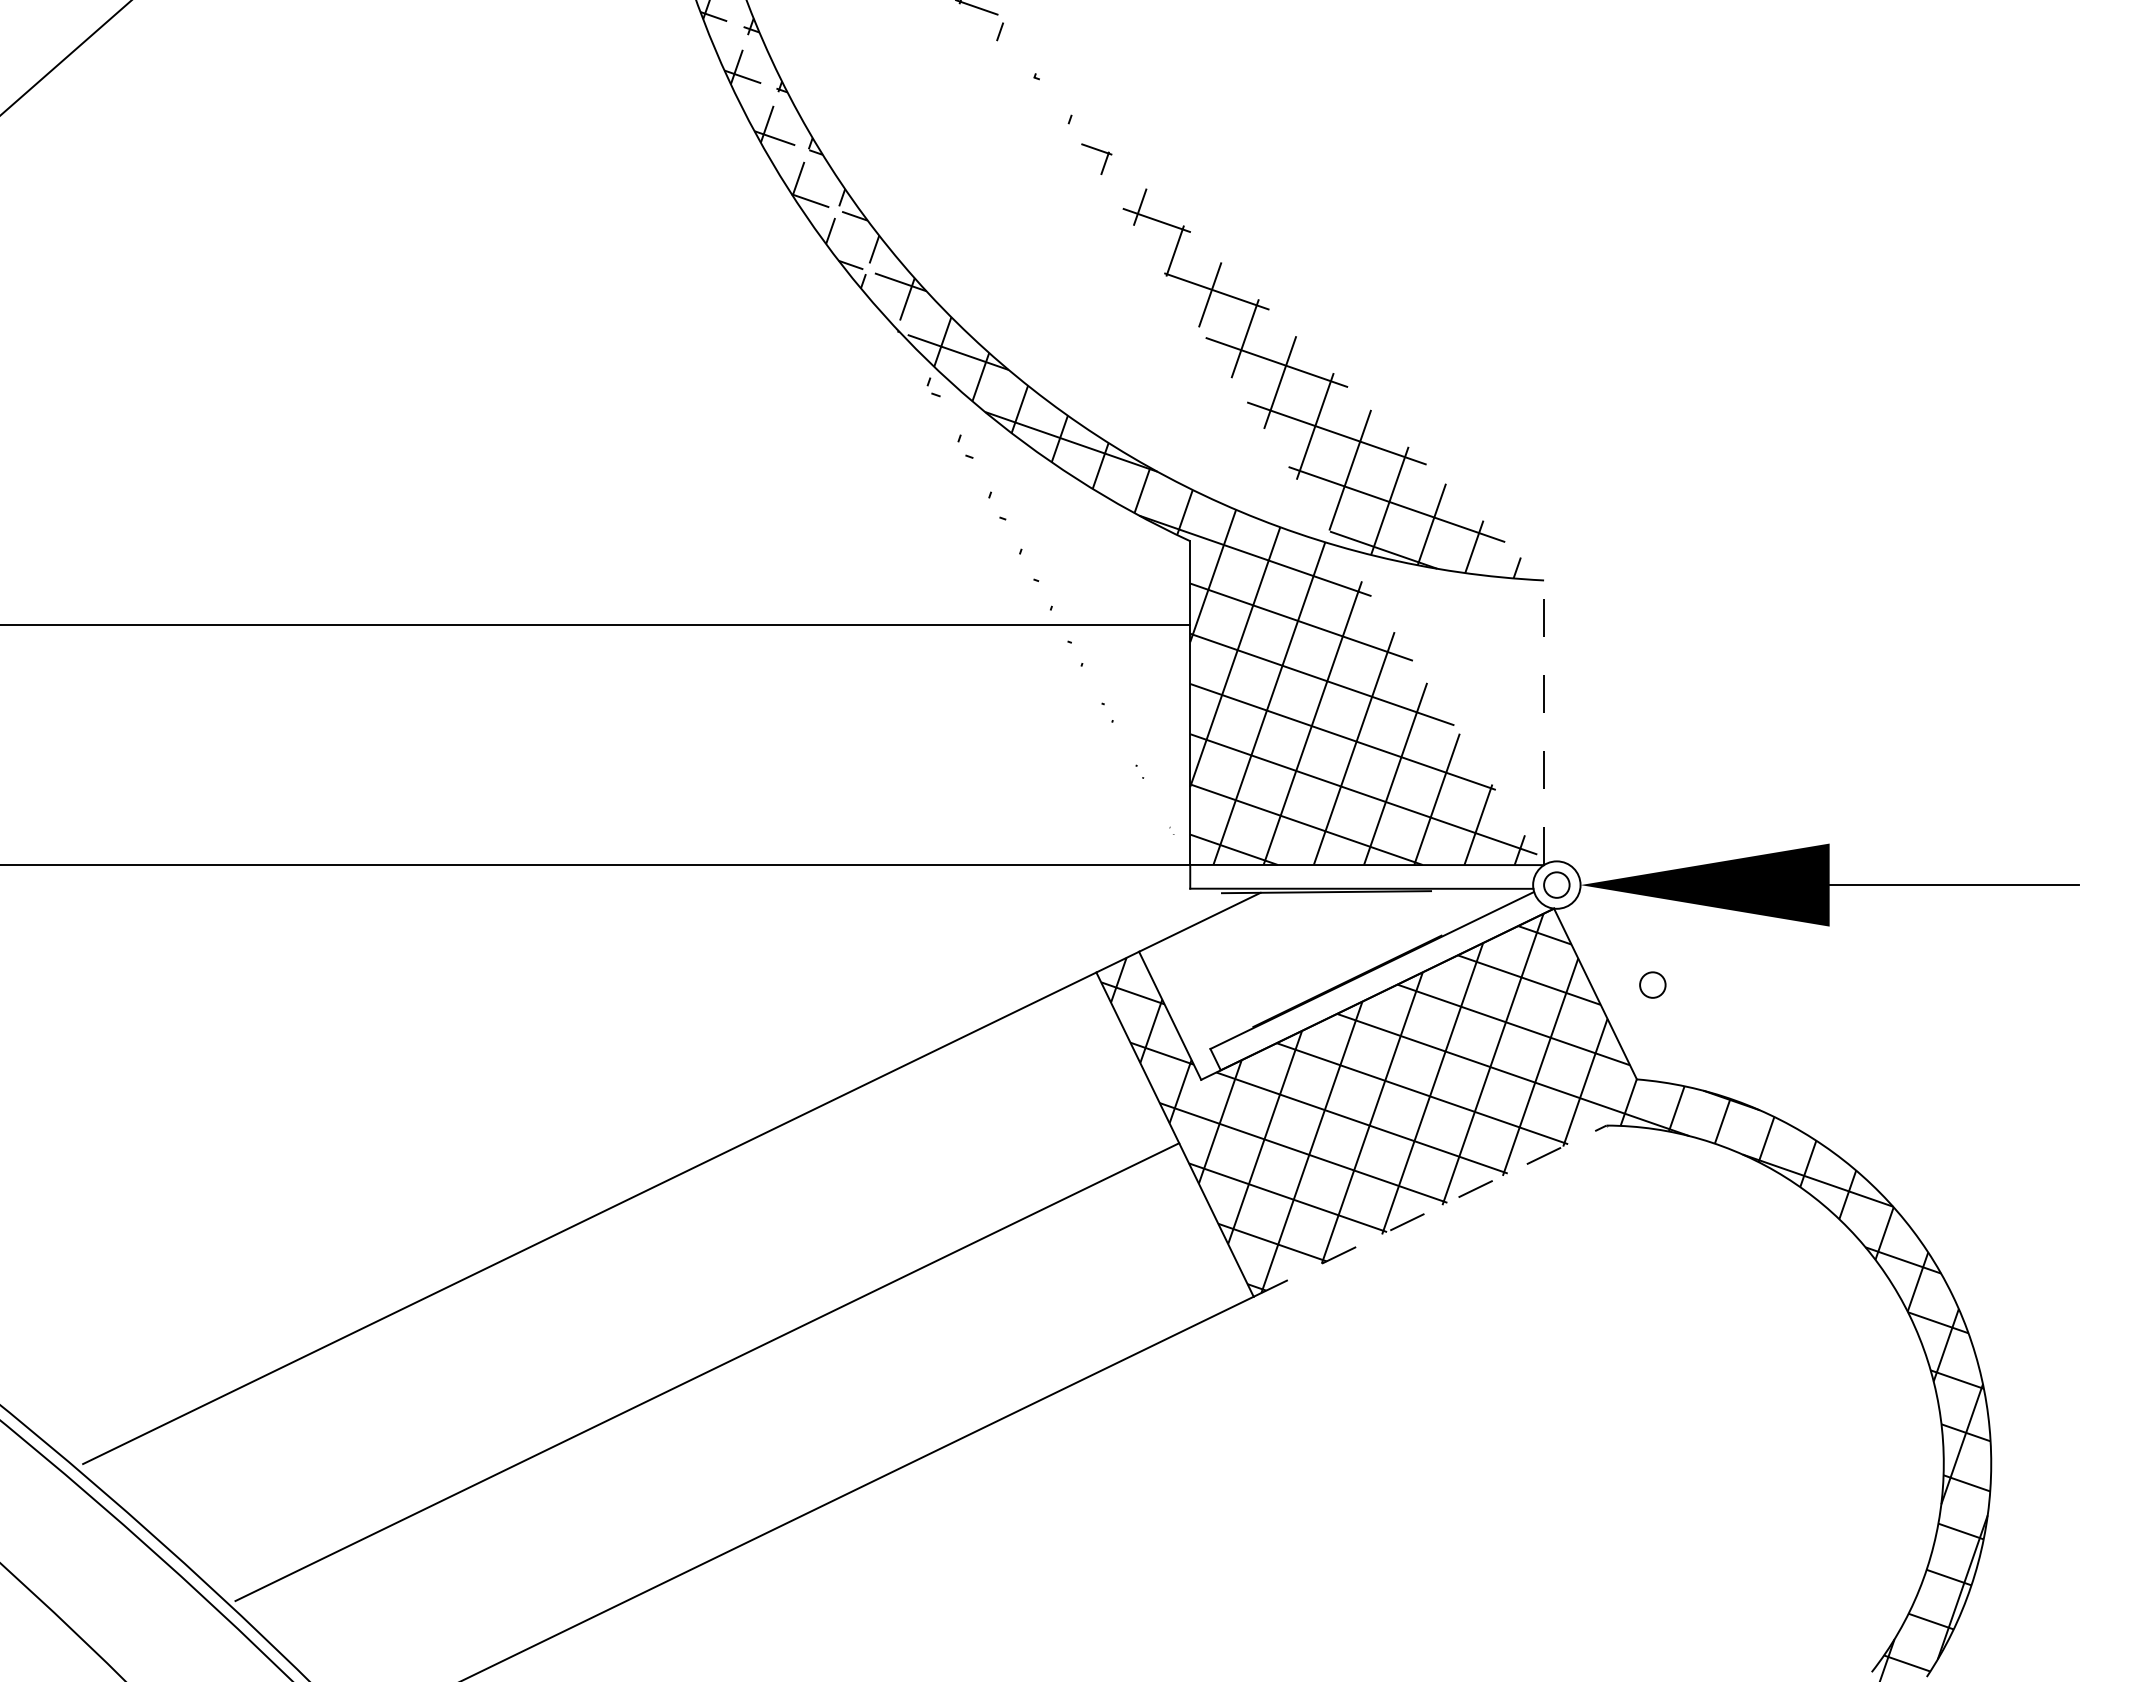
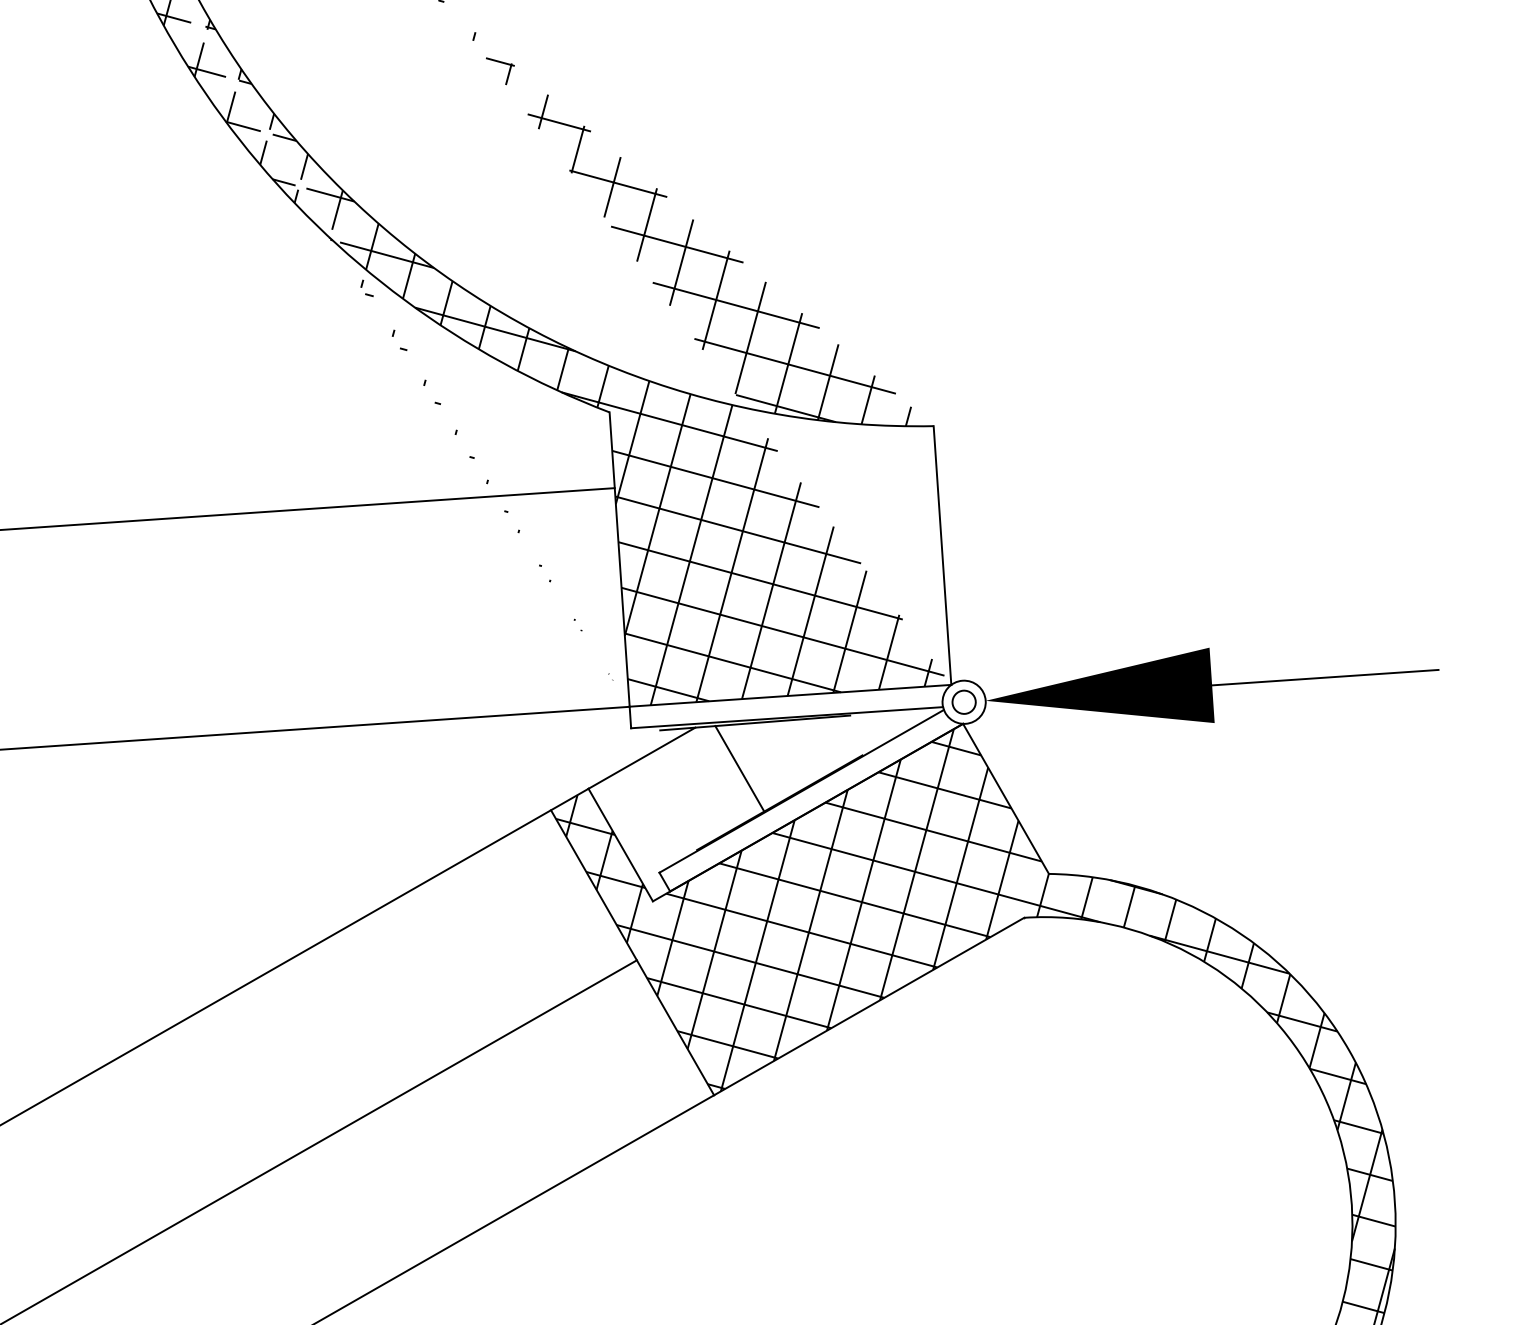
line: (1544, 722) -> (942, 555), dashed -> solid
line: (1305, 940) -> (739, 768), added
circle: (1652, 984) -> (1057, 786), removed
line: (1430, 1210) -> (869, 1005), dashed -> solid

